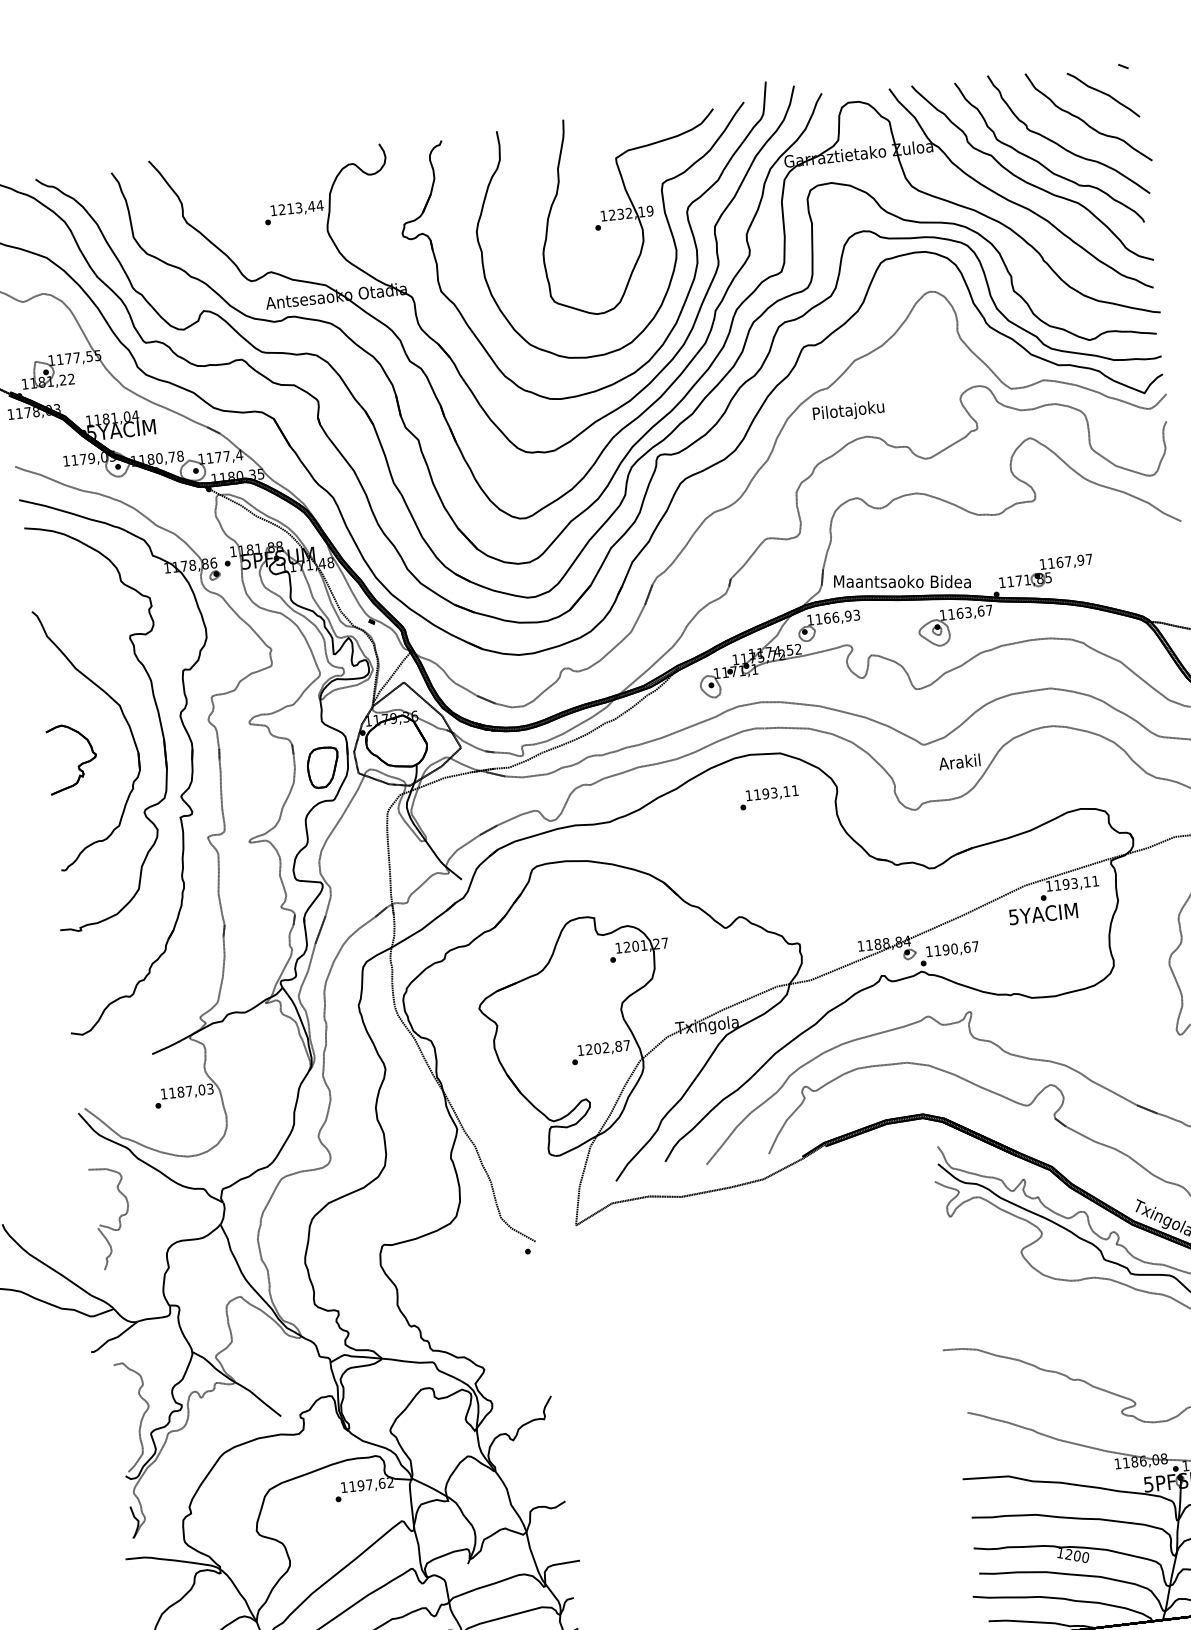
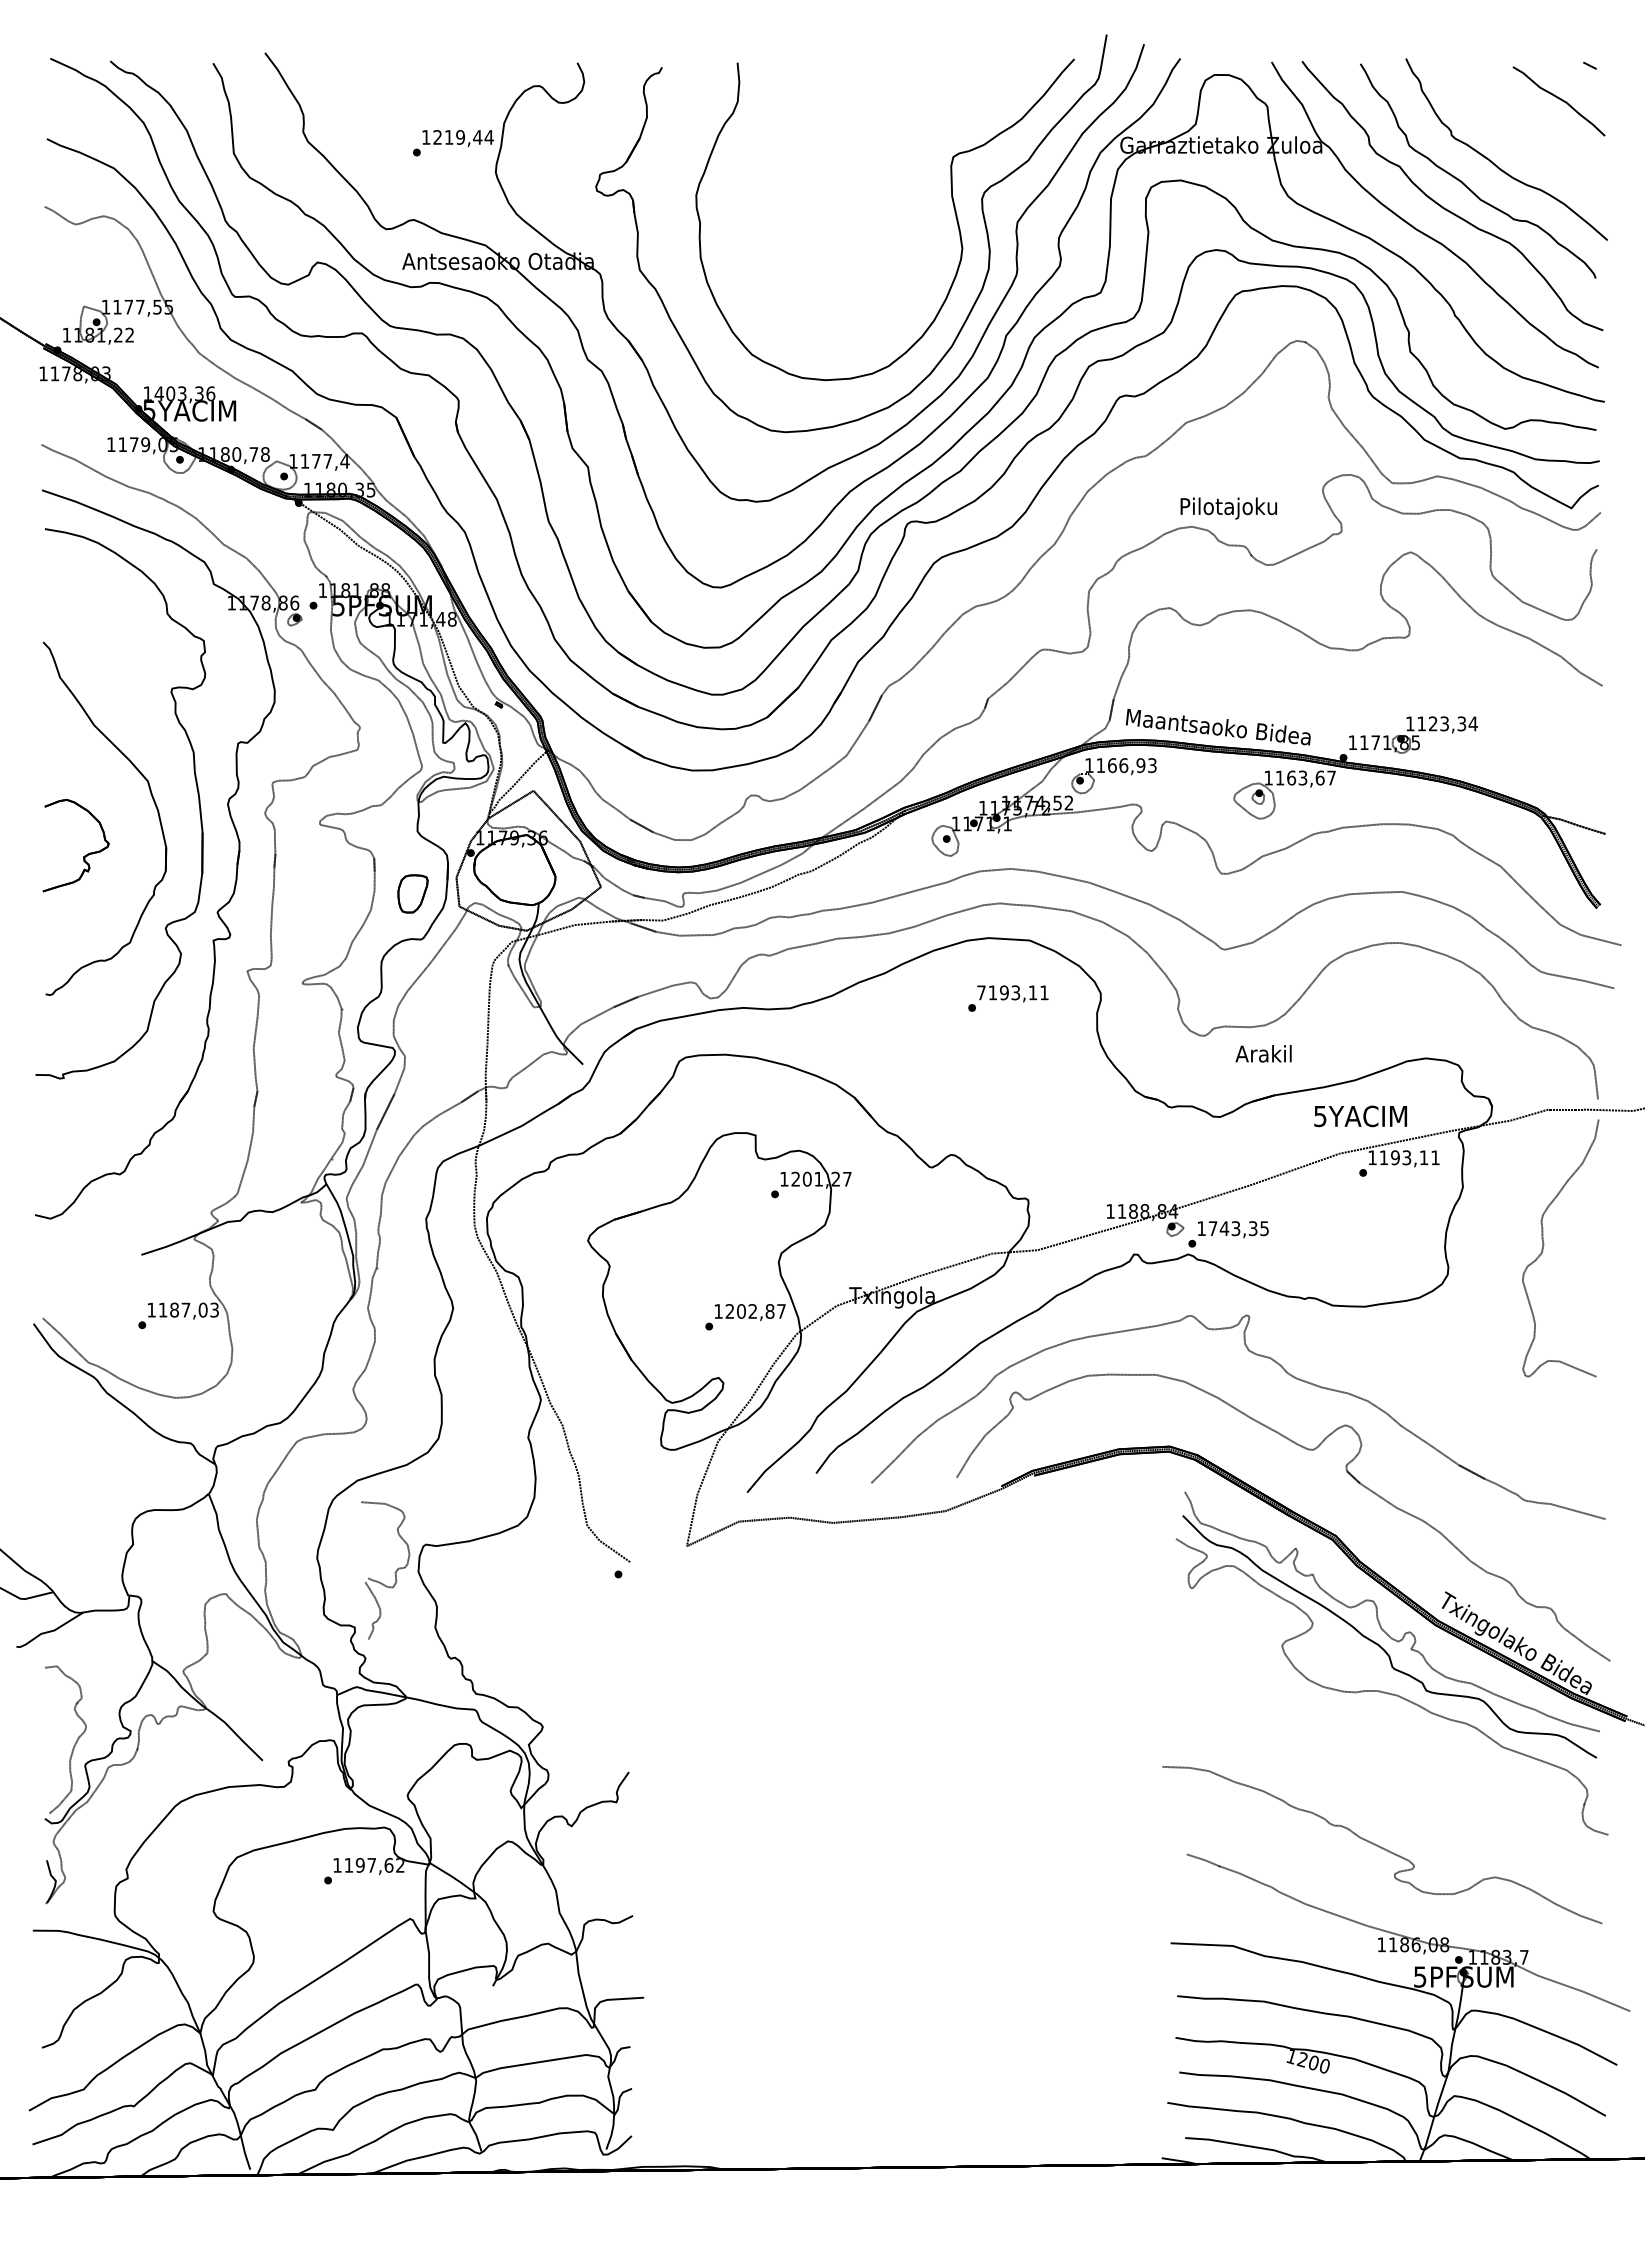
curve: (1084, 121) -> (1529, 133), removed
text: (298, 207) -> (460, 137), 1213,44 -> 1219,44
part: (630, 211) -> (906, 190), removed
text: (848, 411) -> (1228, 508), moved
text: (116, 417) -> (184, 393), 1181,04 -> 1403,36
text: (1074, 560) -> (1452, 723), 1167,97 -> 1123,34
text: (959, 761) -> (1263, 1053), moved
part: (323, 767) -> (412, 893), size x0.7
text: (748, 795) -> (981, 992), 1193,11 -> 7193,11
text: (1043, 914) -> (1360, 1116), moved
text: (956, 948) -> (1238, 1228), 1190,67 -> 1743,35
part: (118, 1219) -> (394, 1573), moved

